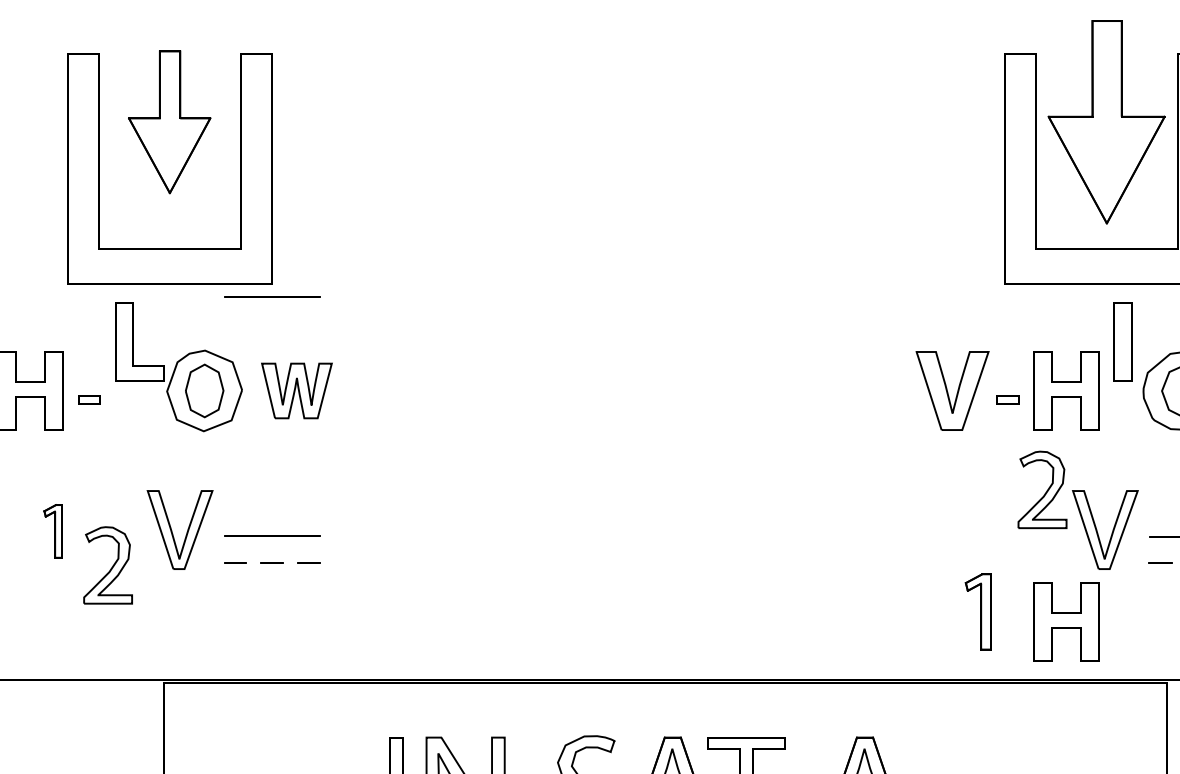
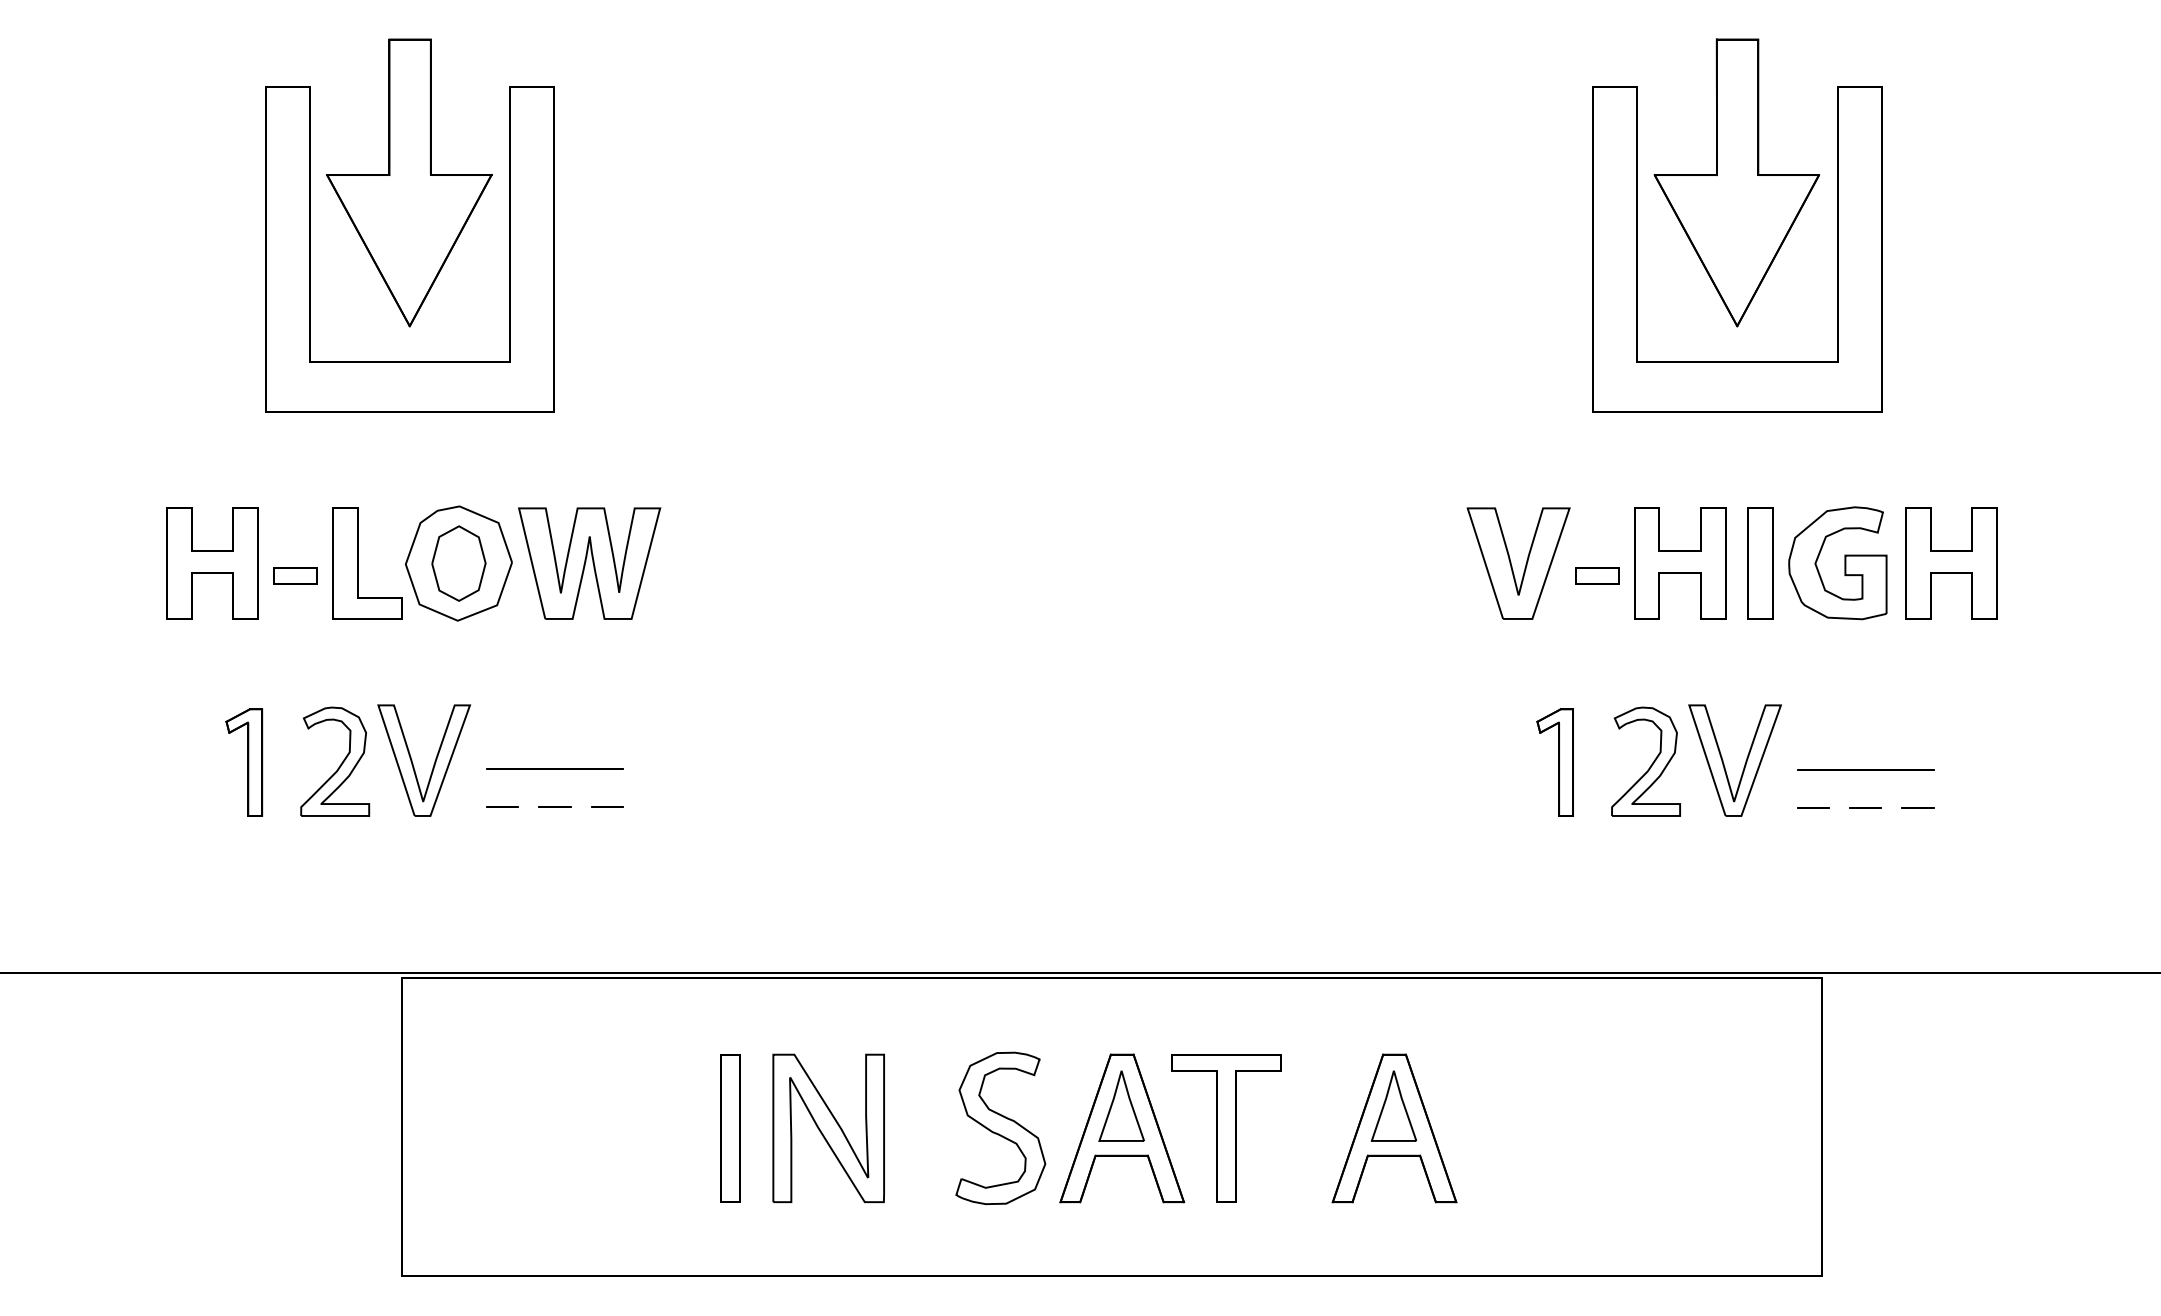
part: (169, 121) -> (409, 182), size x1.43
line: (272, 297) -> (554, 430), removed
part: (133, 341) -> (358, 563), moved
part: (1123, 341) -> (1760, 563), moved
part: (296, 390) -> (589, 563), size x1.43
part: (89, 399) -> (295, 575), size x1.43
part: (1008, 399) -> (1597, 575), size x1.43
part: (1045, 492) -> (1650, 765), moved
part: (53, 531) -> (244, 762), size x1.43
part: (108, 565) -> (335, 761), moved
part: (977, 611) -> (1554, 762), moved
part: (1066, 621) -> (1680, 890), removed

